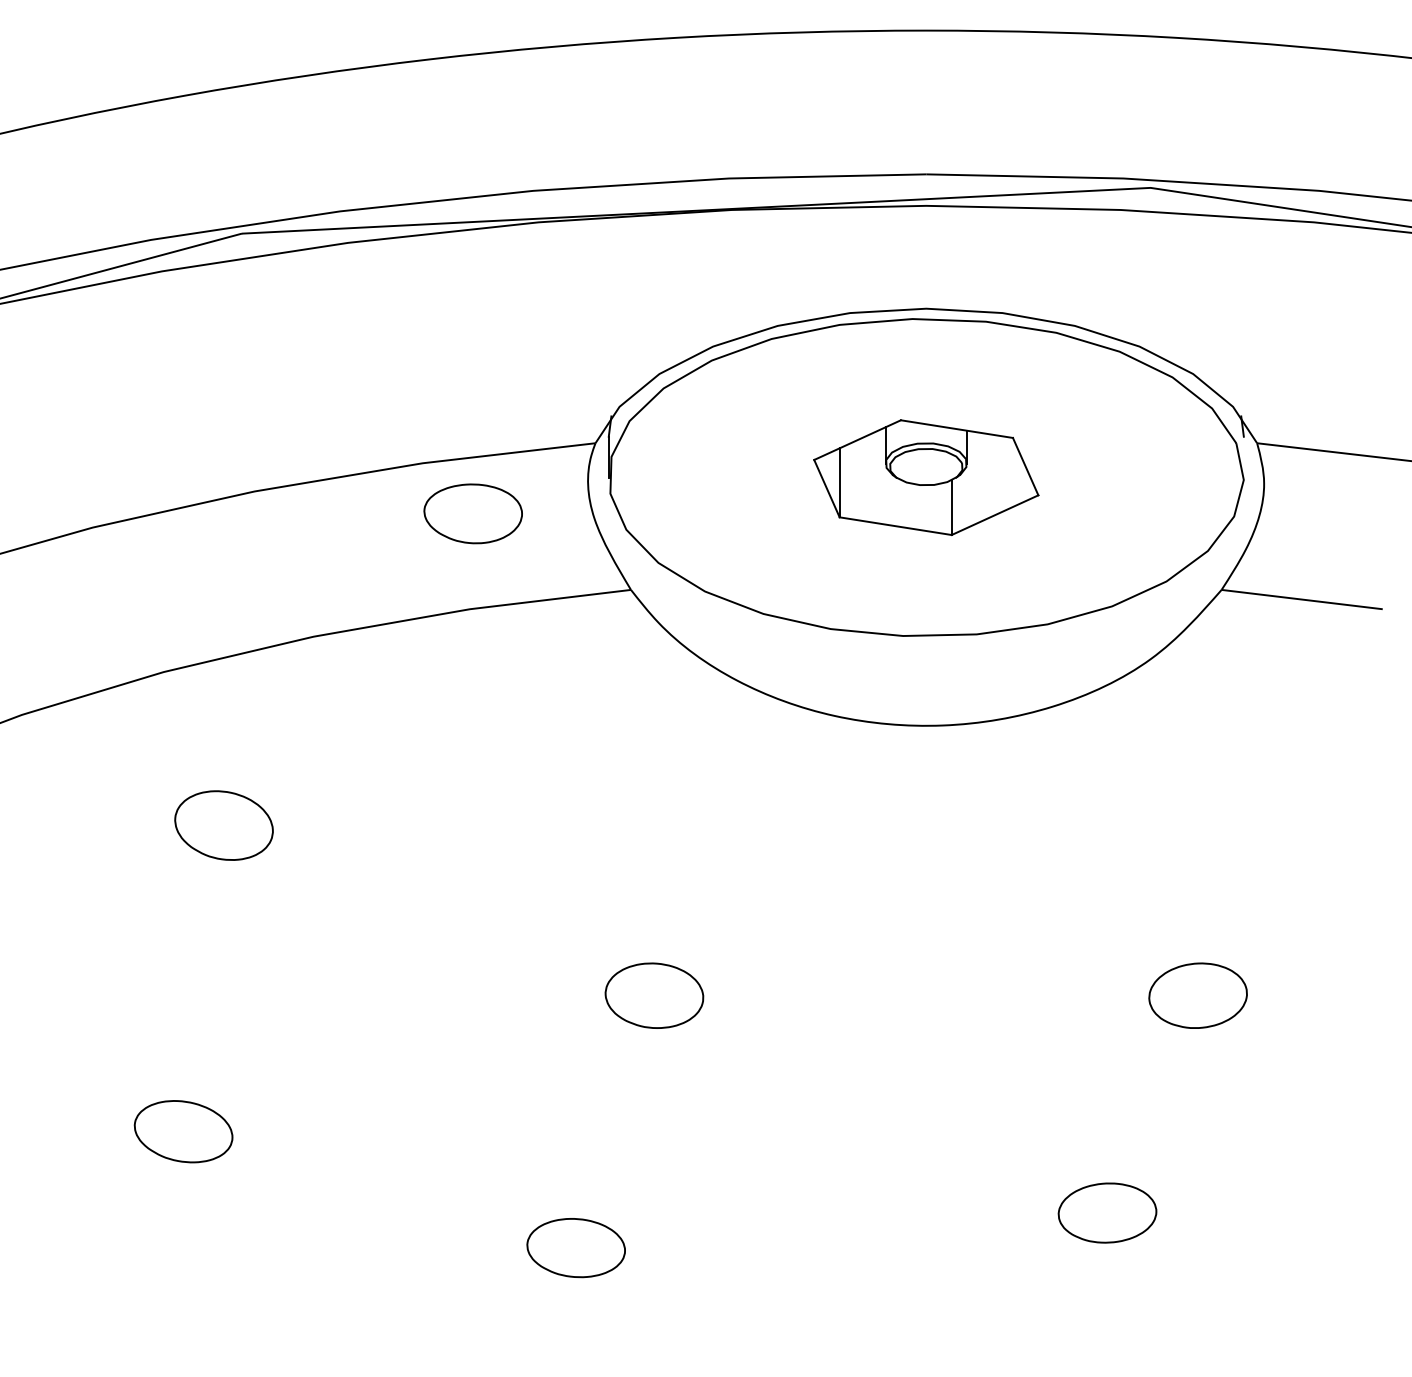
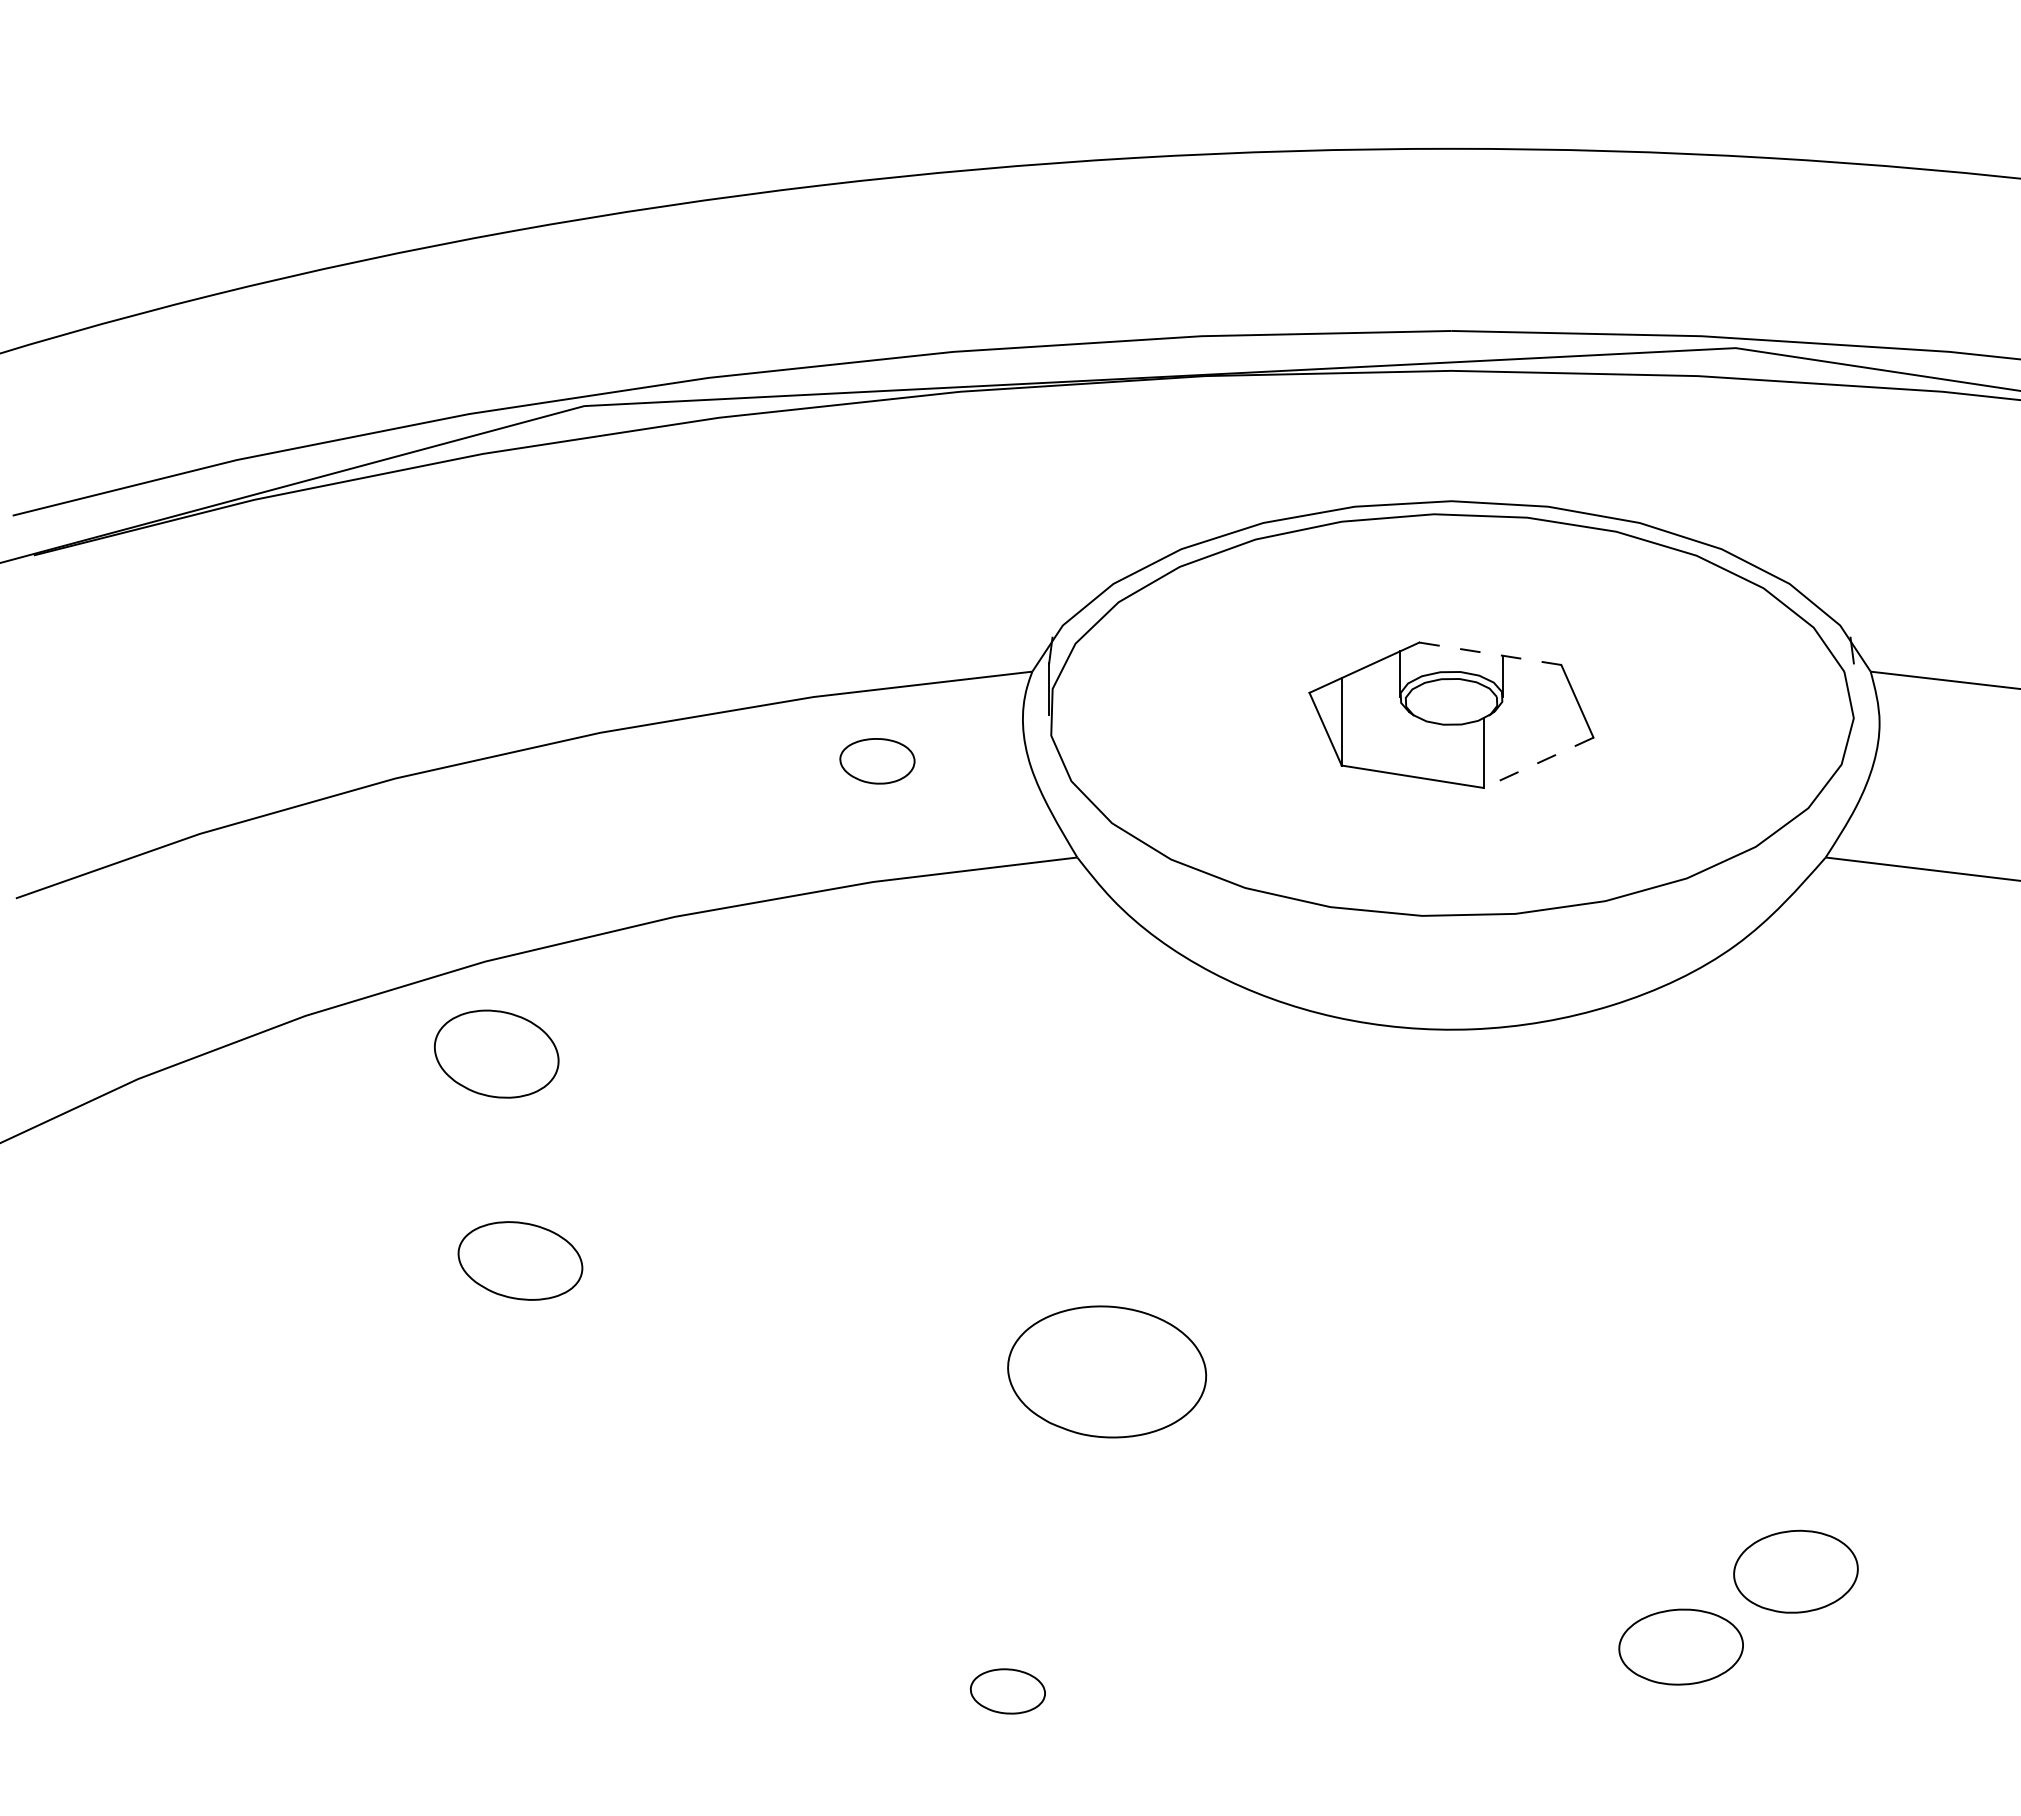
line: (957, 428) -> (1490, 653), solid -> dashed
part: (473, 514) -> (877, 761), size x0.6
line: (994, 515) -> (1538, 763), solid -> dashed
part: (223, 825) -> (496, 1053), moved
part: (654, 995) -> (1106, 1371), size x1.6
part: (1197, 995) -> (1795, 1571), moved
part: (183, 1131) -> (520, 1260), moved
part: (575, 1248) -> (1007, 1691), size x0.6

